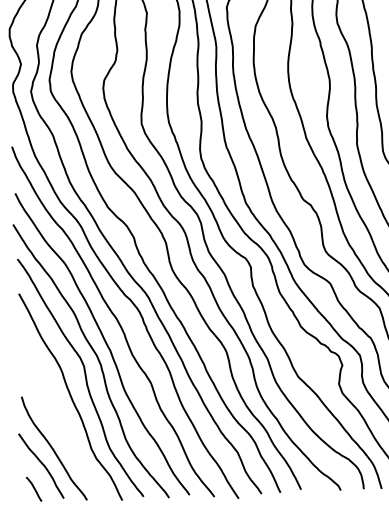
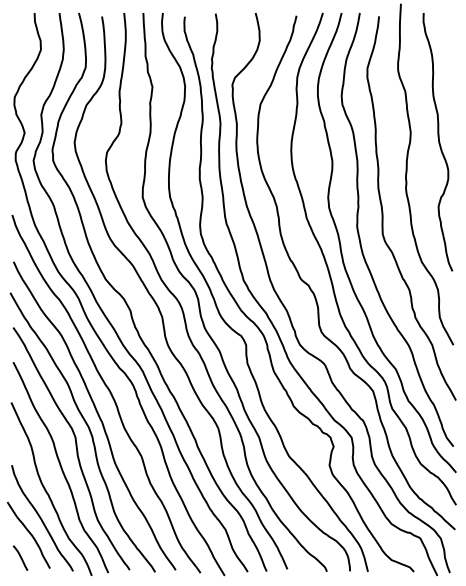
curve: (58, 421) -> (47, 491), added

